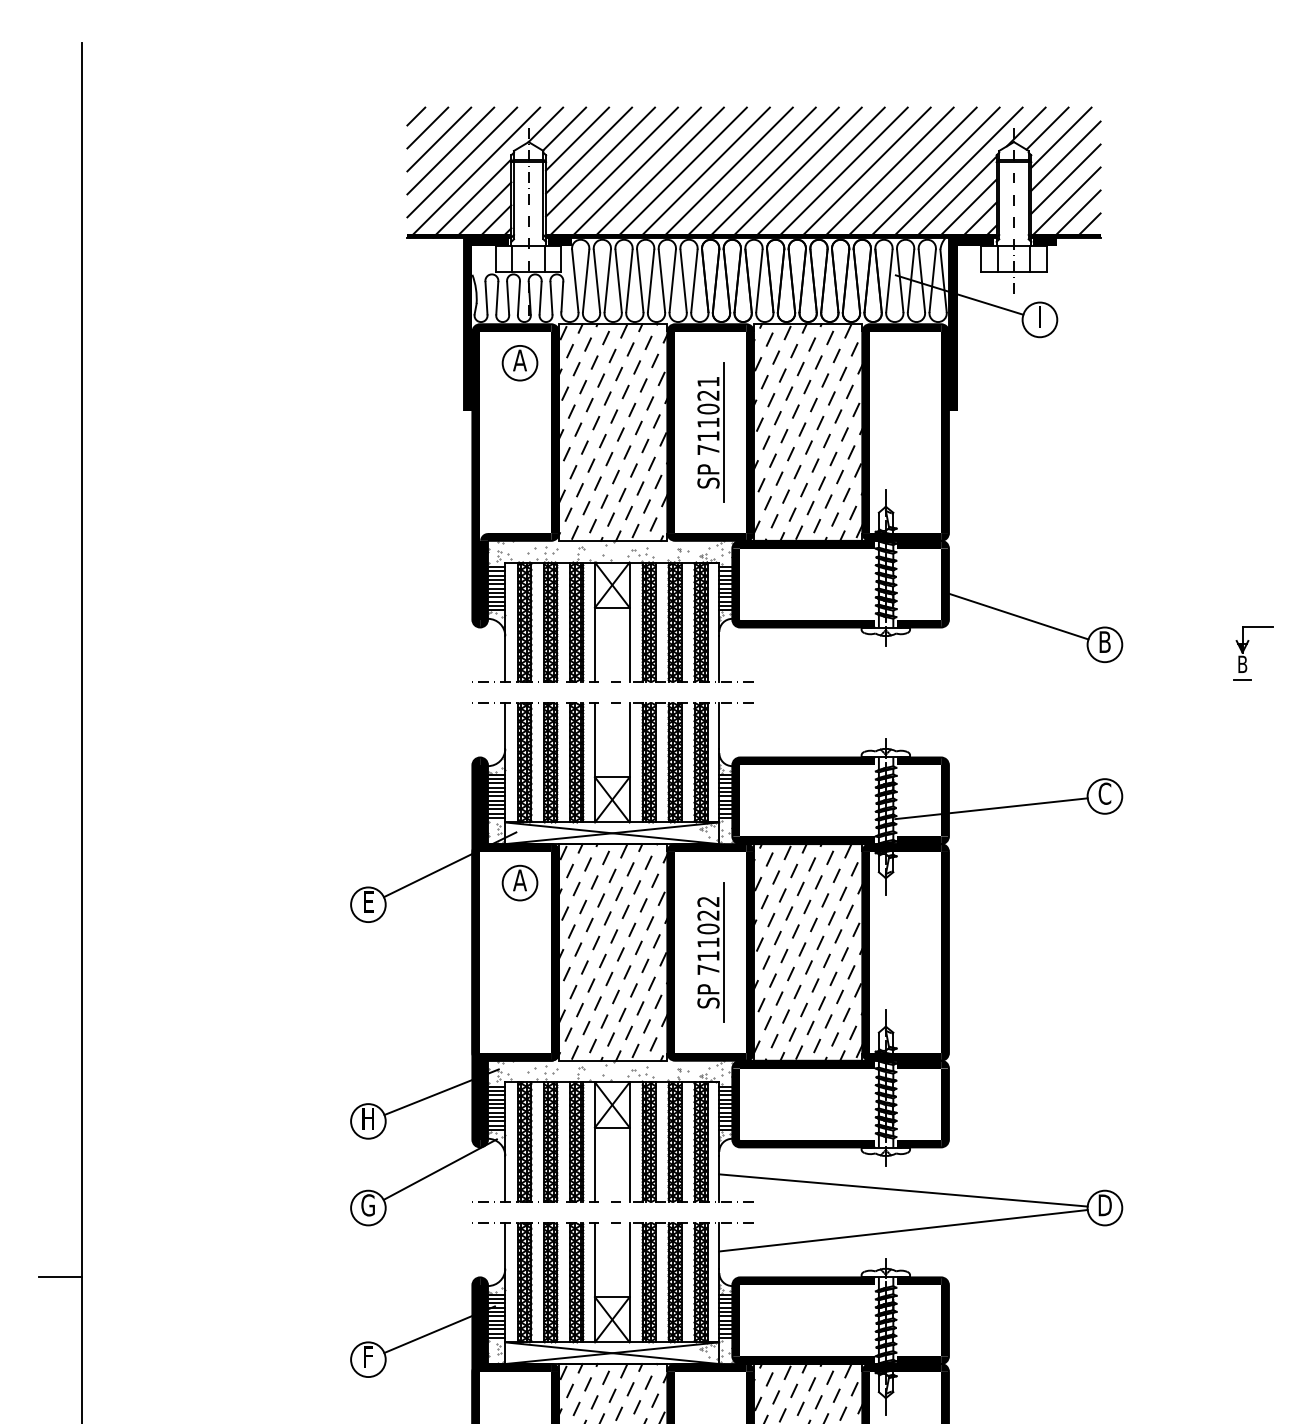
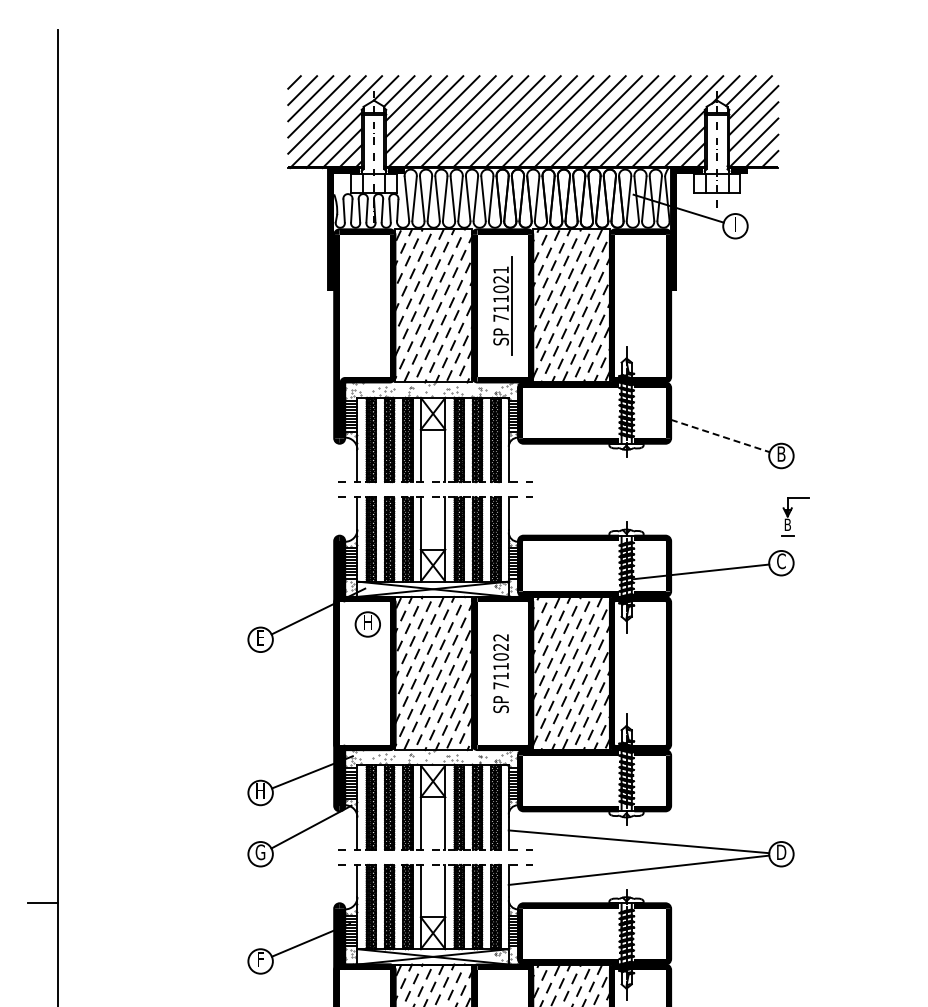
part: (519, 362) -> (367, 256), removed
line: (1018, 617) -> (720, 436), solid -> dashed
part: (1253, 652) -> (795, 516), moved
text: (519, 880) -> (367, 622), A -> H
line: (723, 952) -> (511, 673), removed

